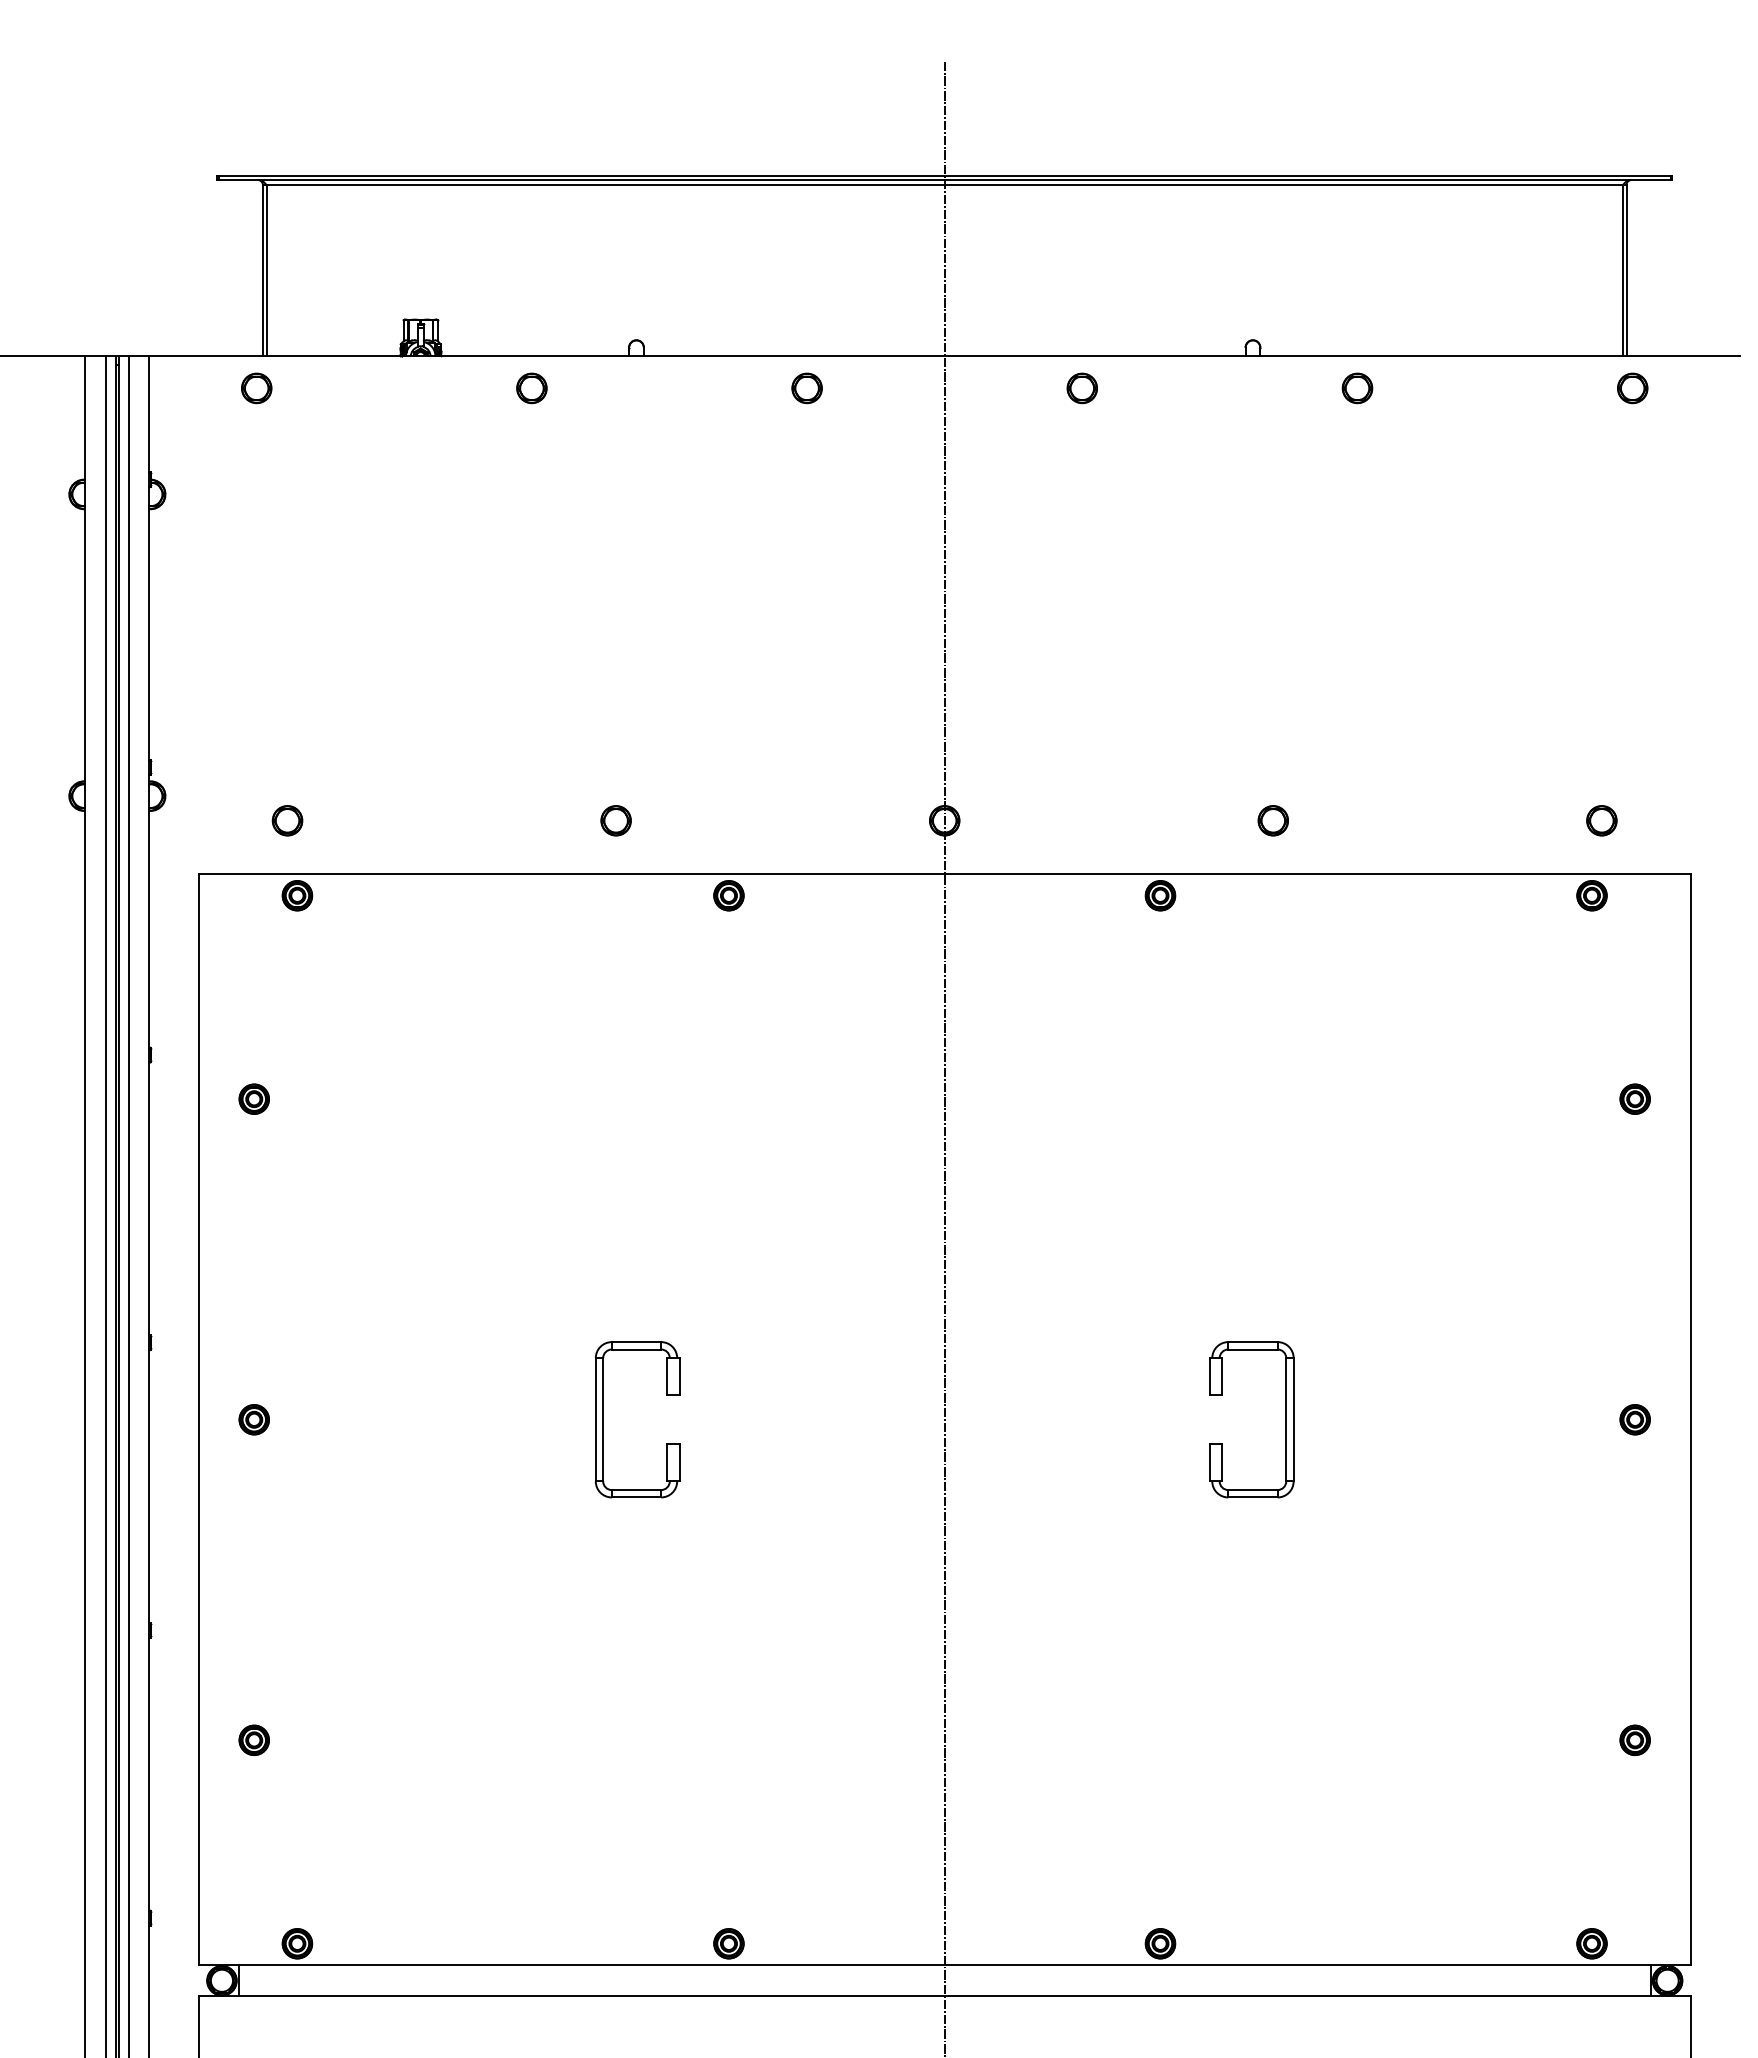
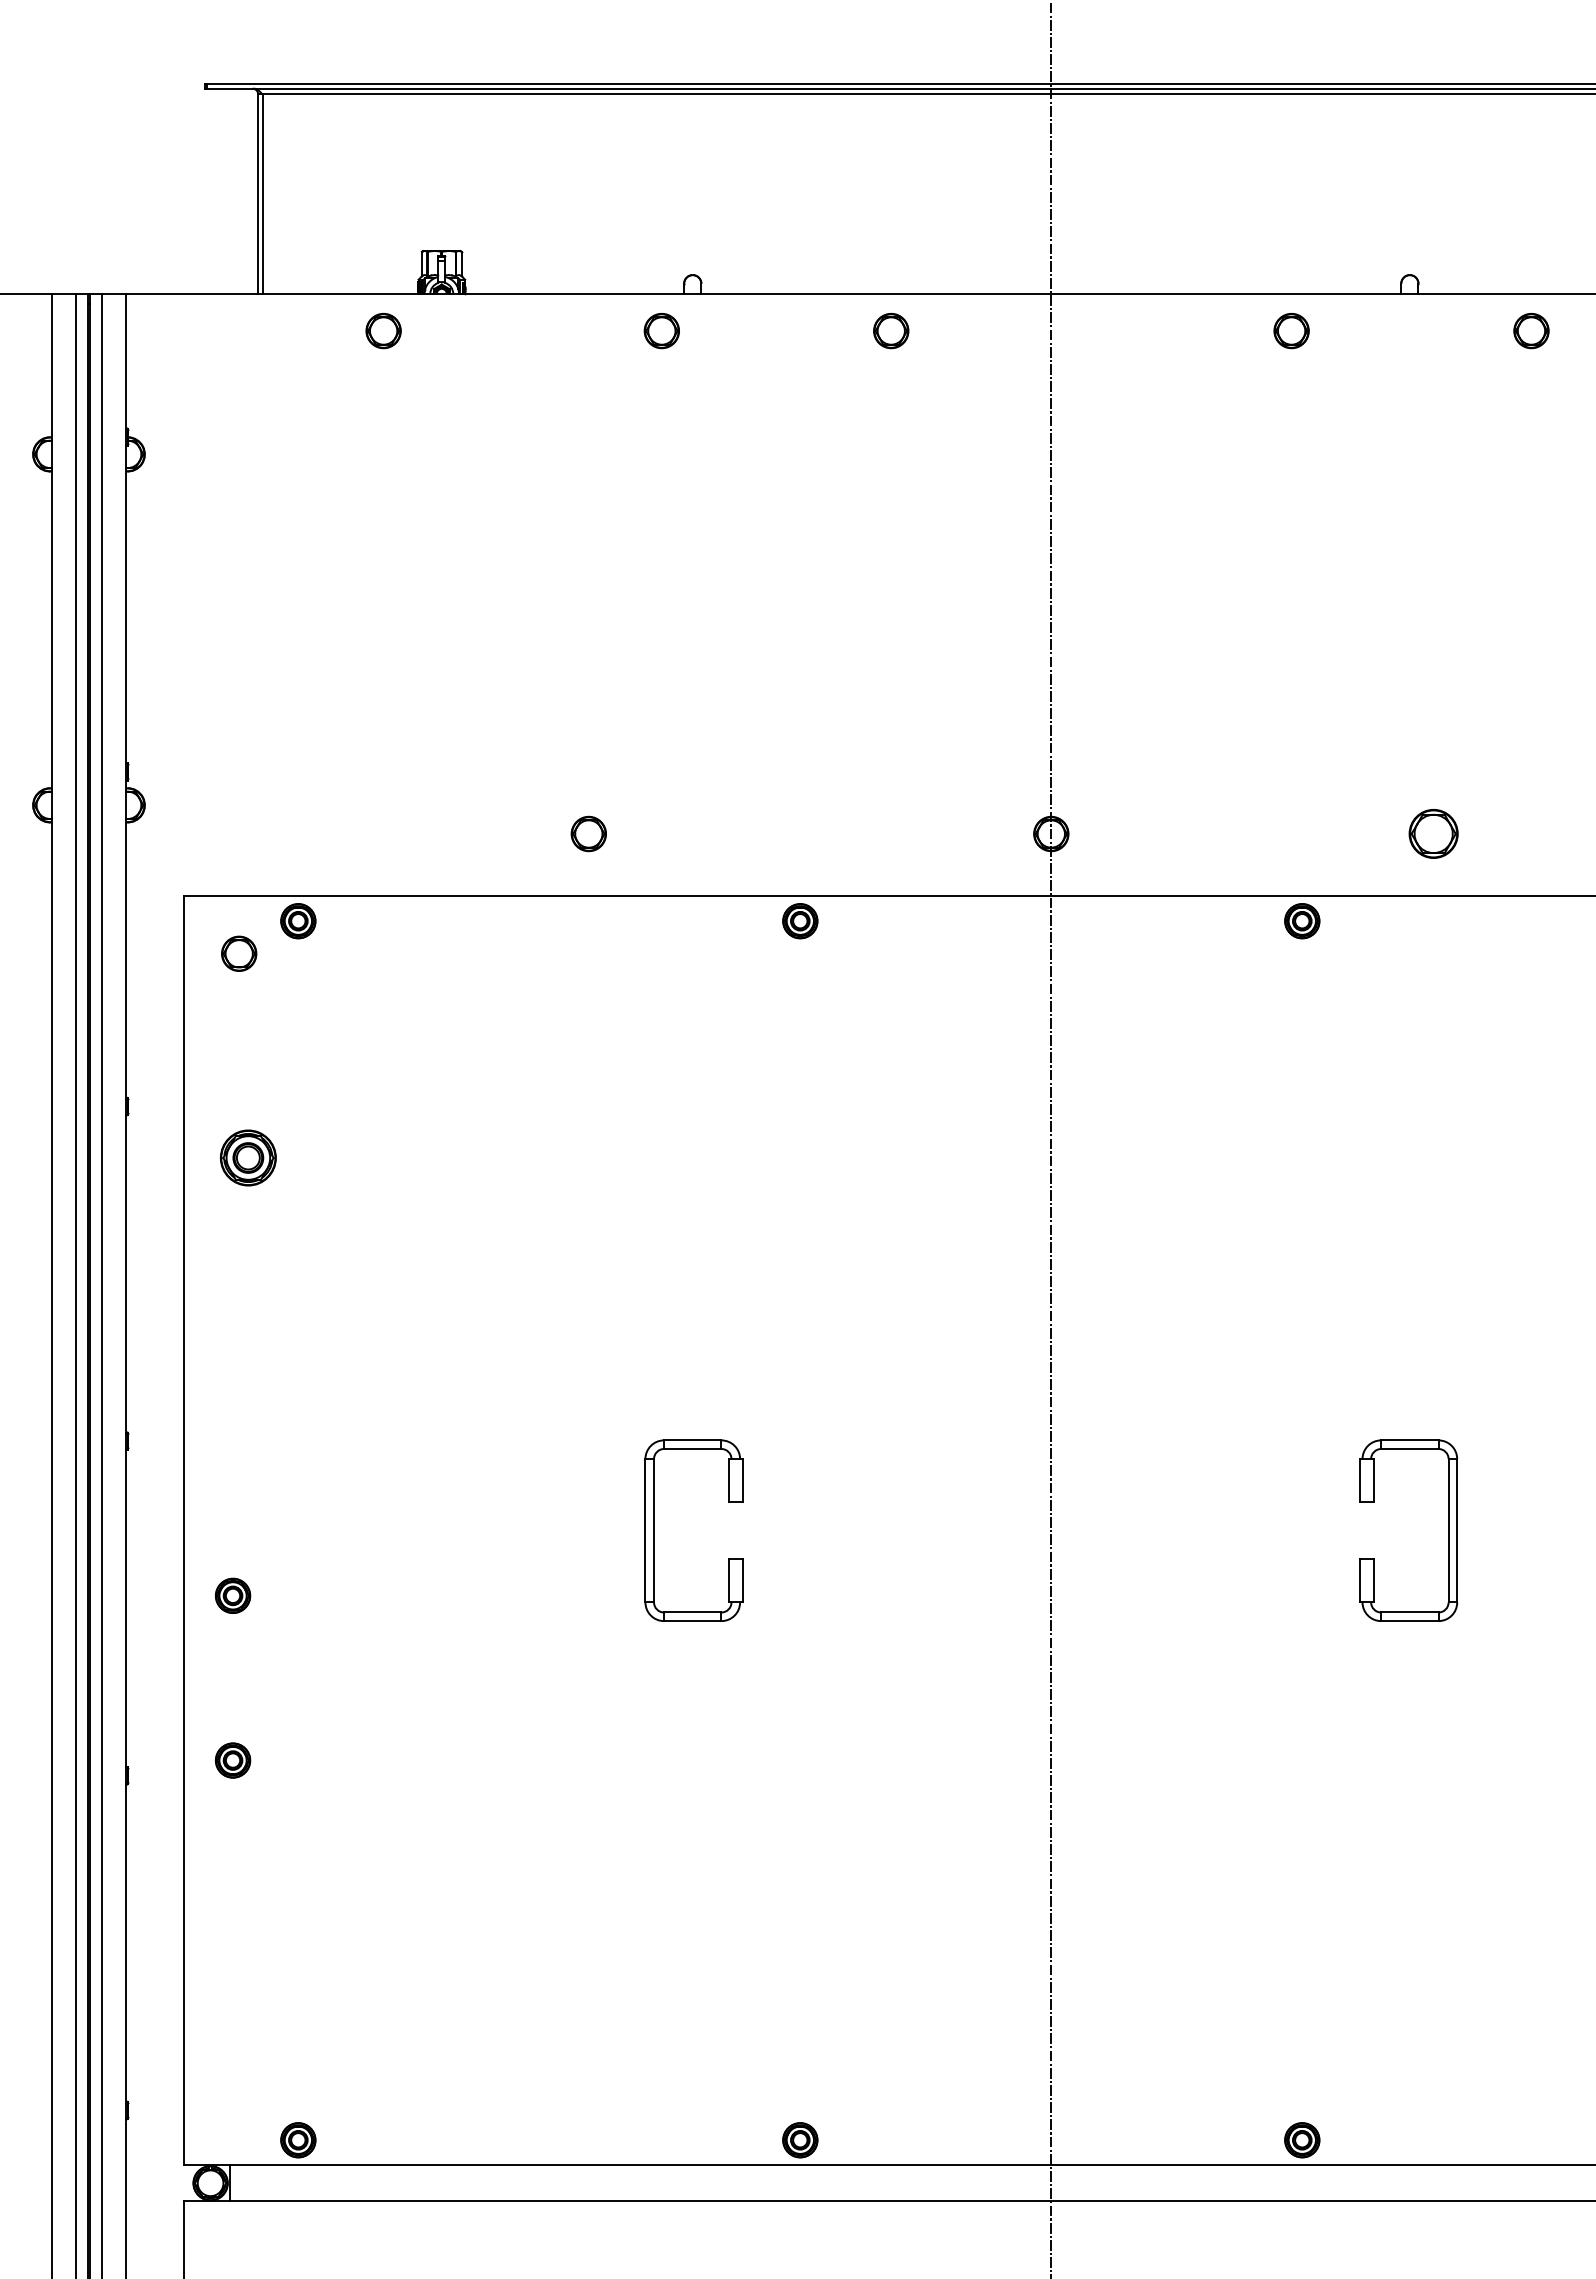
part: (256, 388) -> (383, 331), moved
part: (531, 388) -> (661, 331), moved
part: (1081, 388) -> (1290, 331), moved
part: (287, 820) -> (239, 953), moved
part: (615, 820) -> (588, 833), moved
part: (1272, 820) -> (1432, 833), size x1.4
part: (253, 1098) -> (247, 1157), size x1.6
part: (253, 1419) -> (232, 1595), moved
part: (253, 1739) -> (232, 1759), moved

